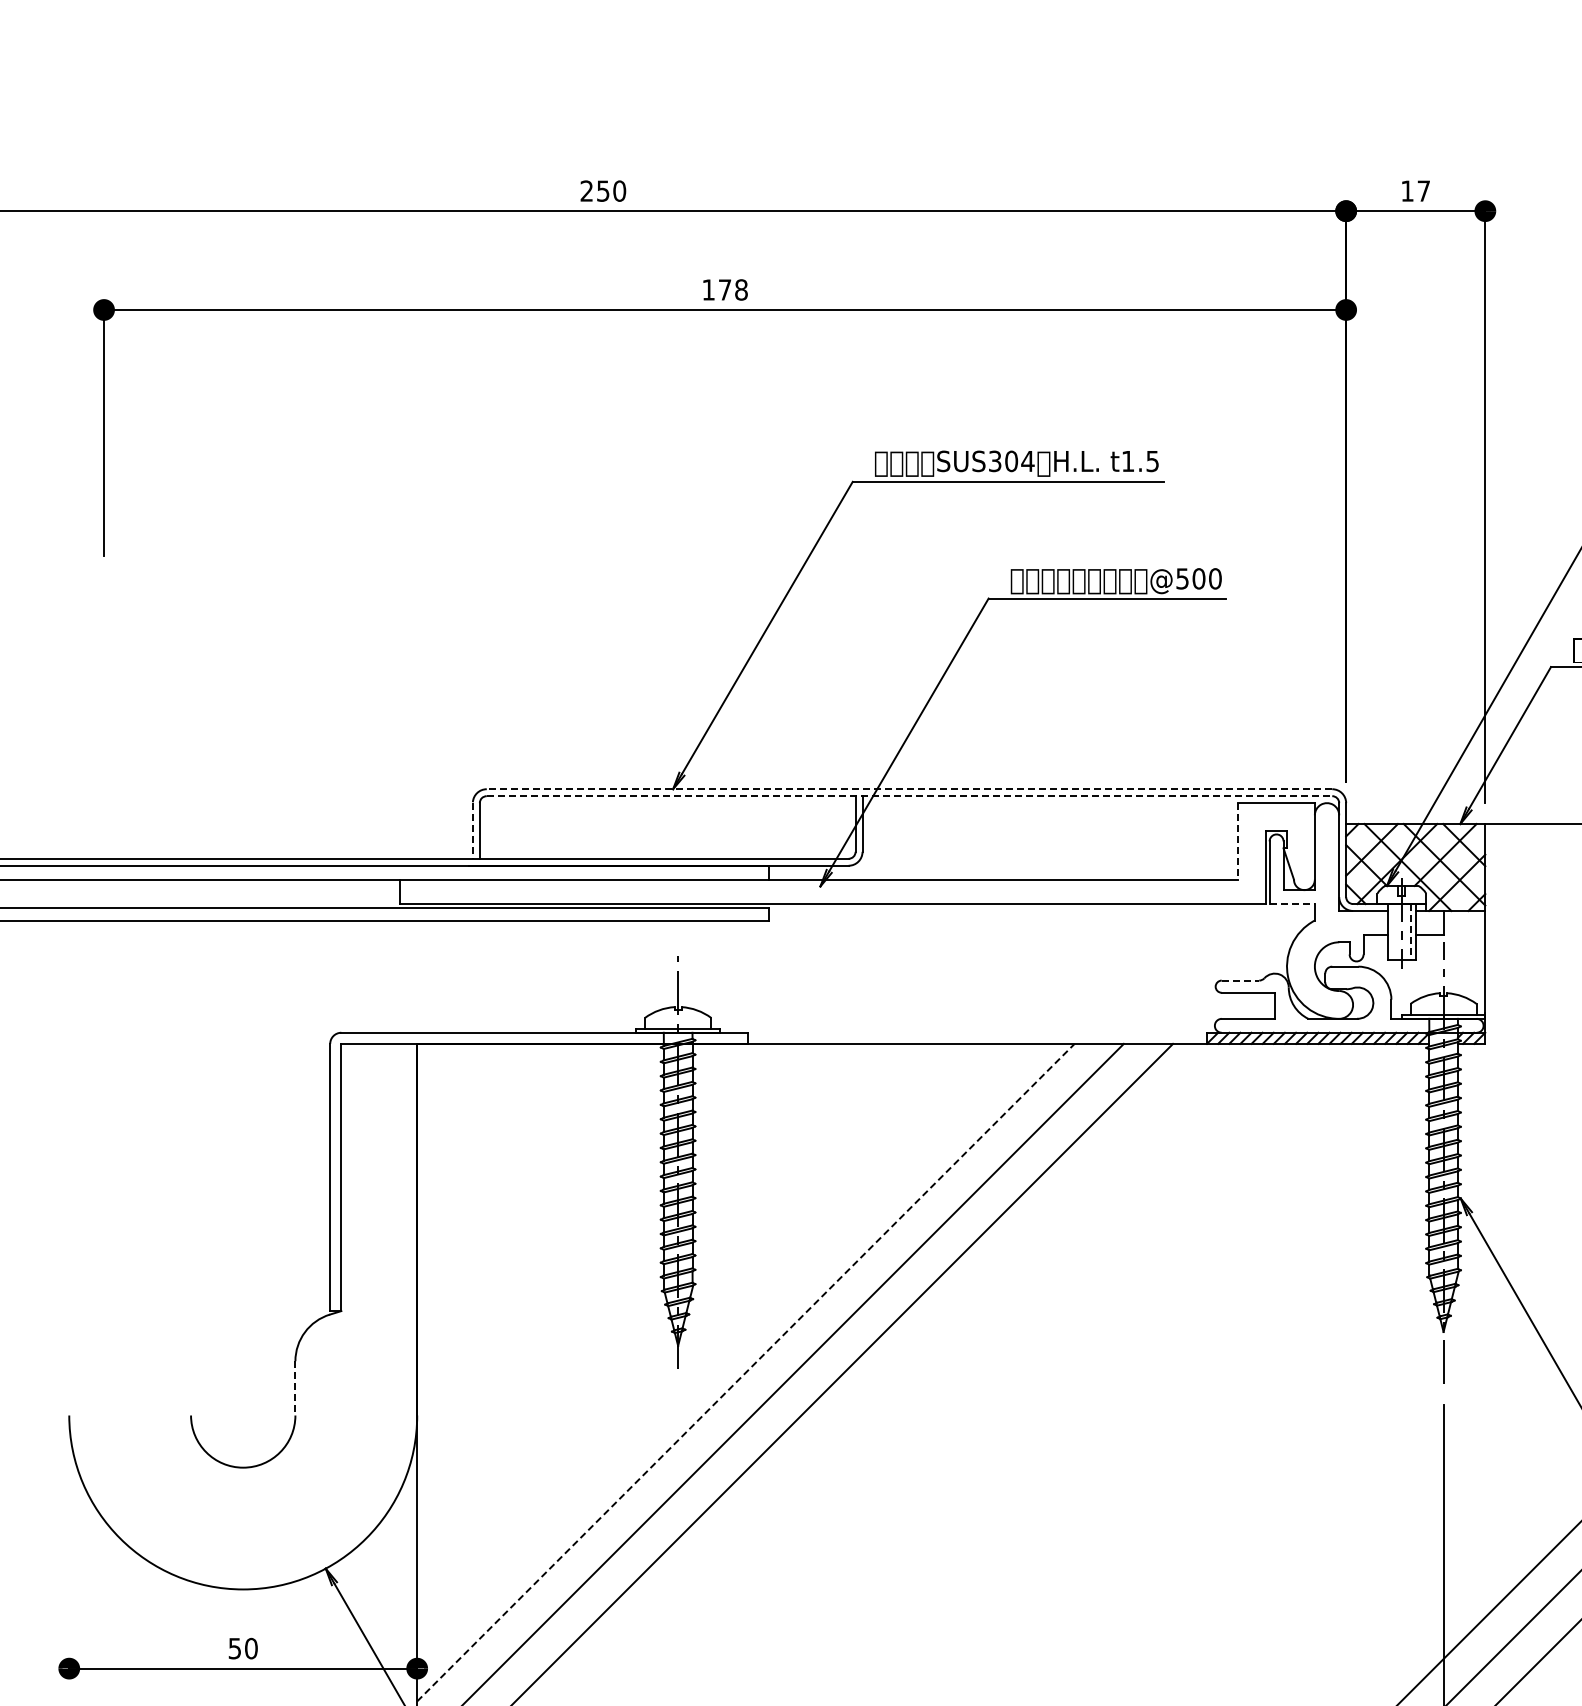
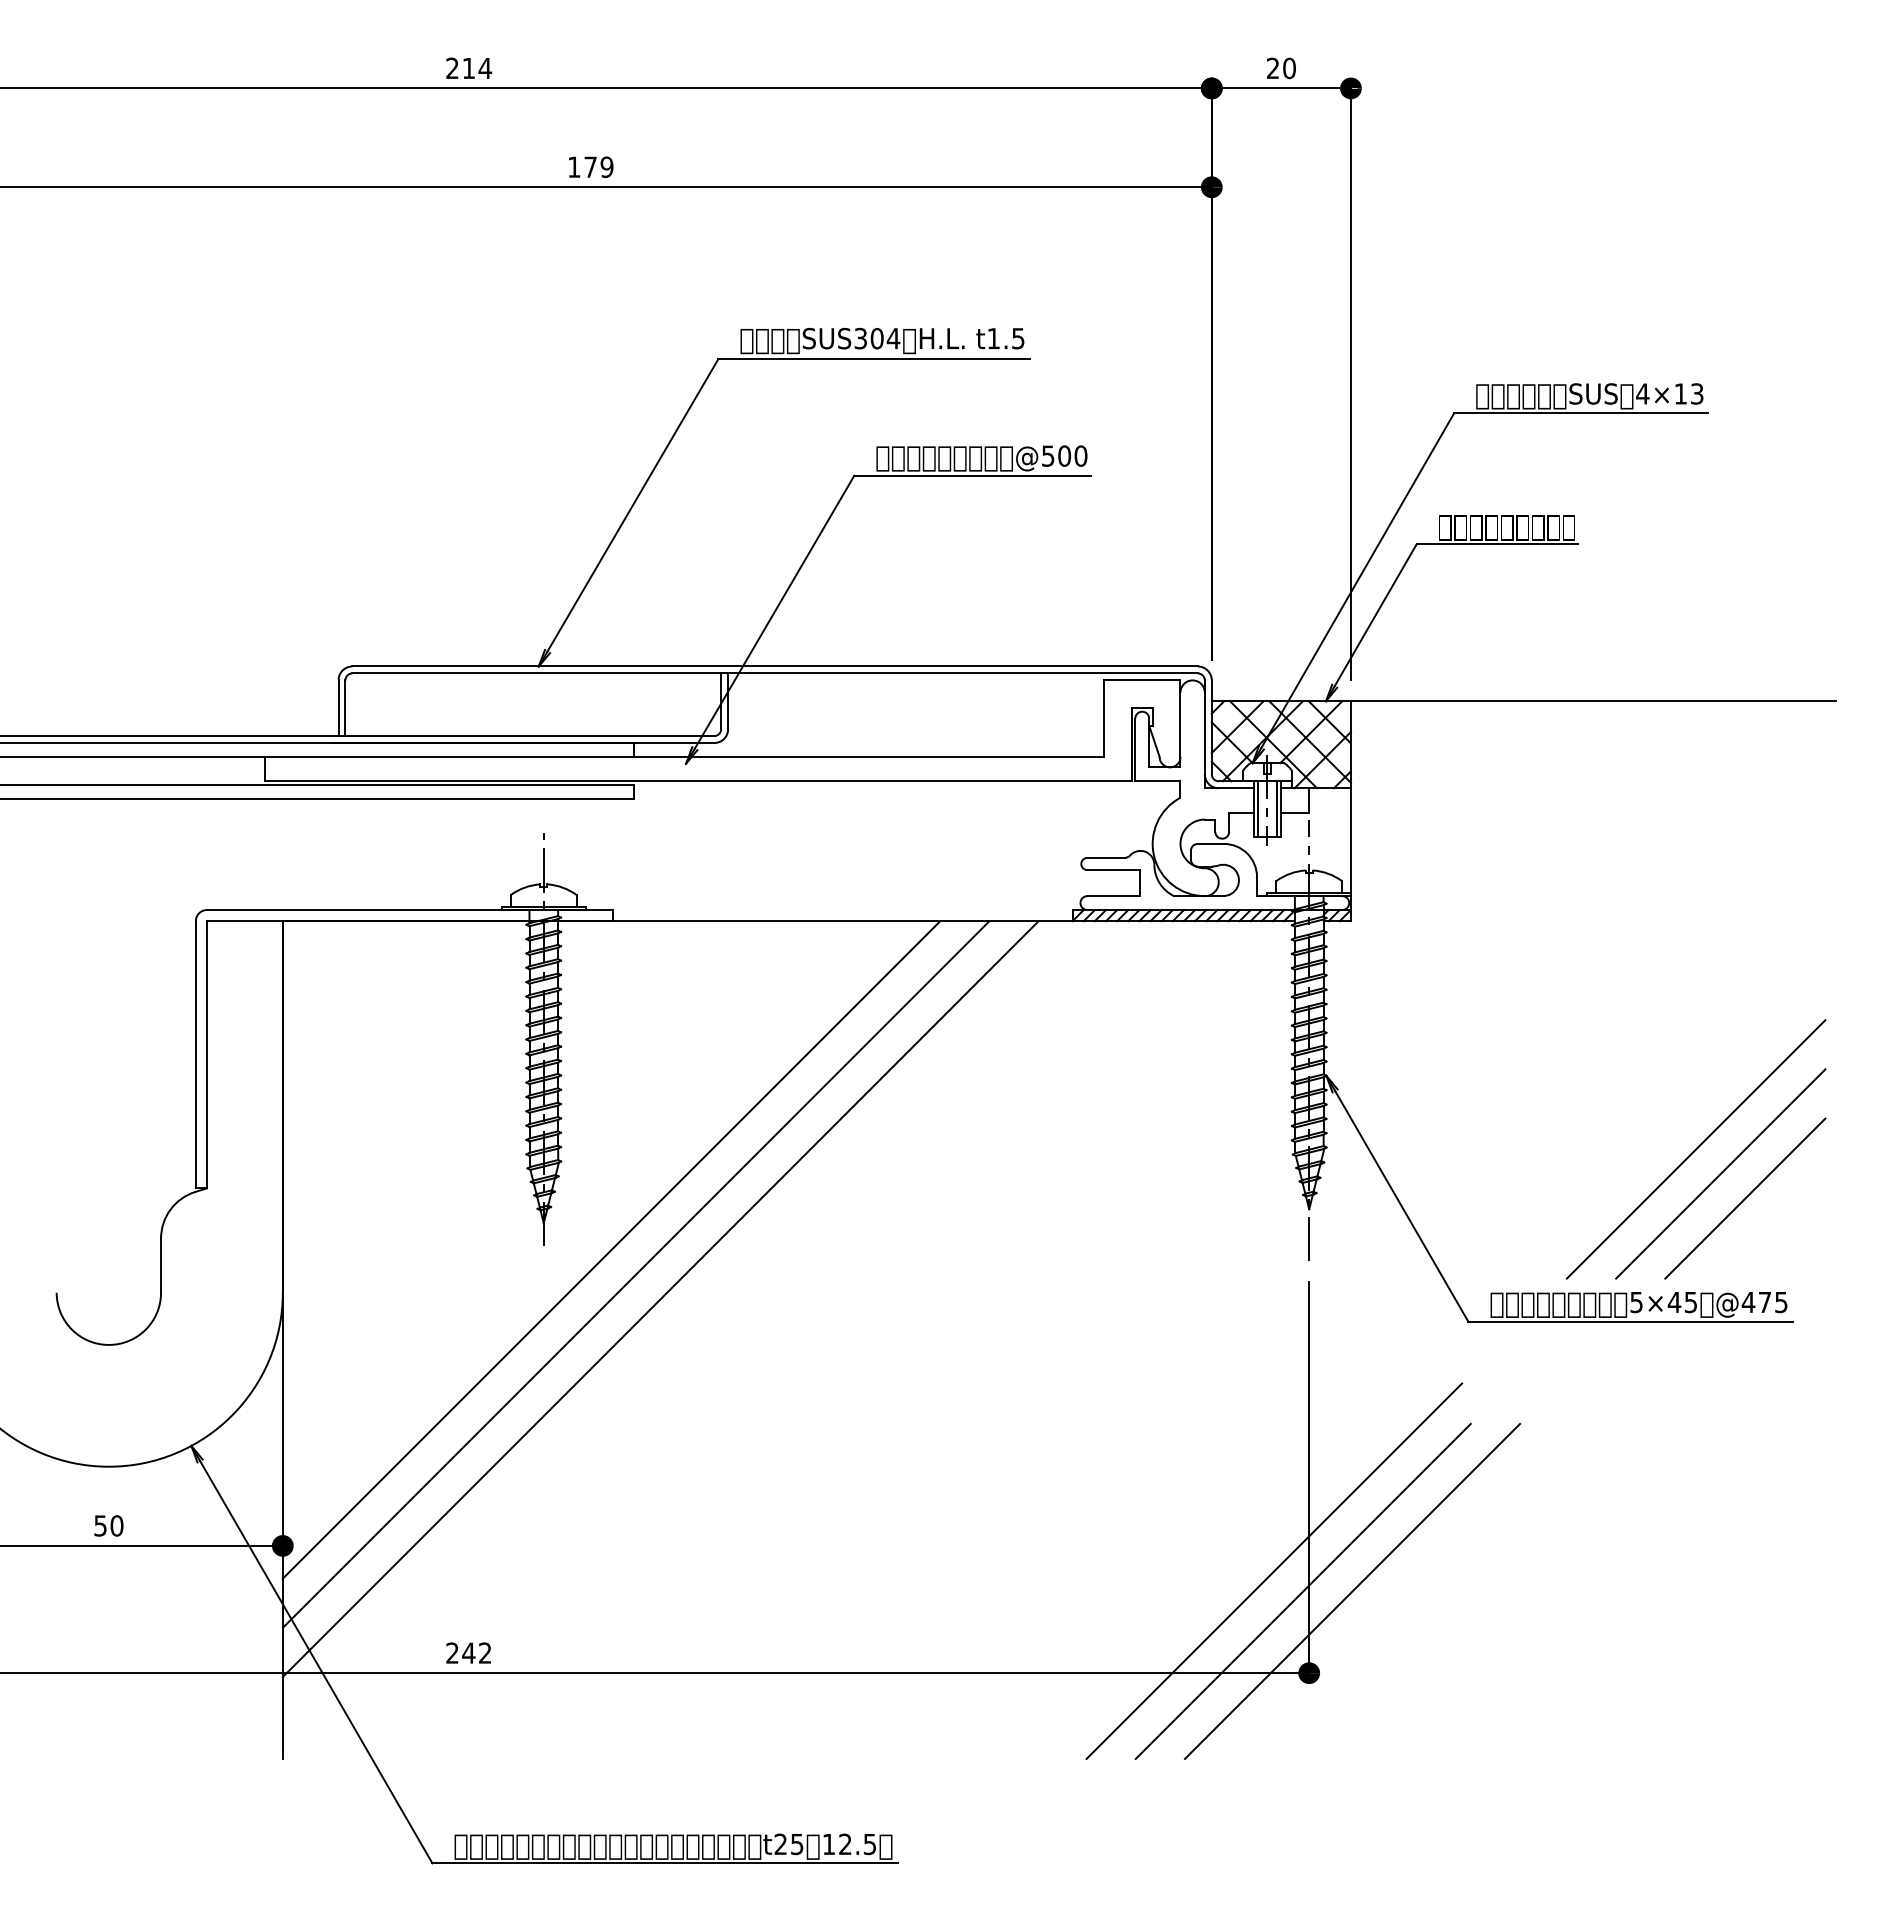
text: (611, 191) -> (477, 68), 250 -> 214
text: (1414, 191) -> (1280, 68), 17 -> 20
text: (740, 289) -> (606, 166), 178 -> 179
line: (909, 789) -> (775, 666), dashed -> solid
line: (909, 796) -> (775, 673), dashed -> solid
line: (472, 831) -> (338, 708), dashed -> solid
line: (1237, 842) -> (1103, 719), dashed -> solid
line: (1291, 904) -> (1157, 781), dashed -> solid
line: (1392, 931) -> (1258, 808), added
line: (1410, 932) -> (1276, 809), dashed -> solid
line: (1240, 980) -> (1106, 857), dashed -> solid
line: (745, 1372) -> (611, 1249), dashed -> solid
line: (295, 1389) -> (161, 1266), dashed -> solid

